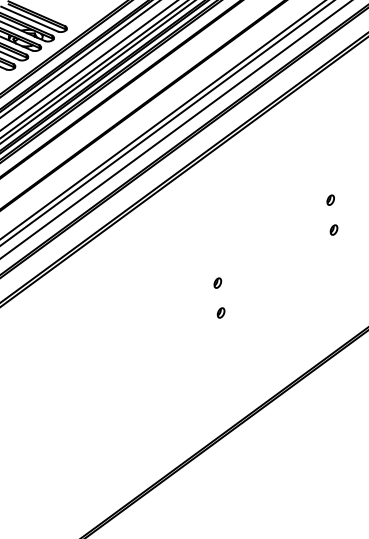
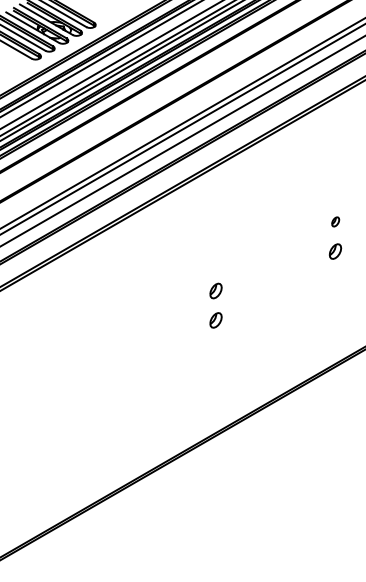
part: (333, 230) -> (335, 251), size x1.6
part: (217, 282) -> (215, 290), size x1.6
part: (220, 312) -> (215, 320), size x1.6

